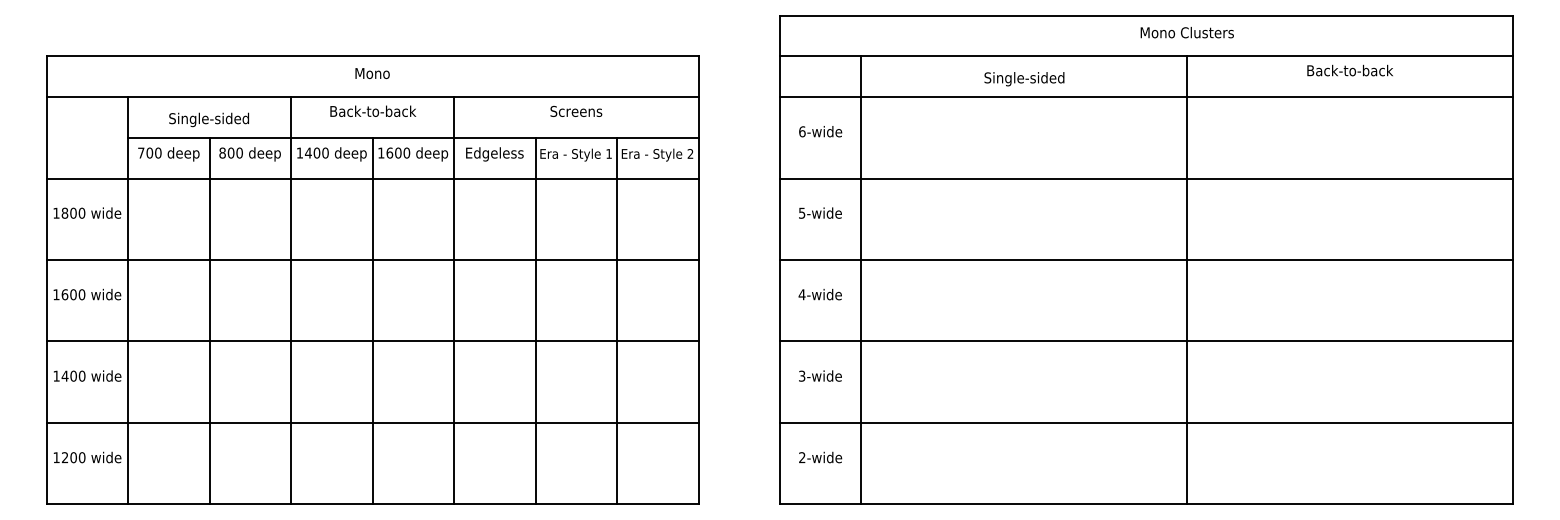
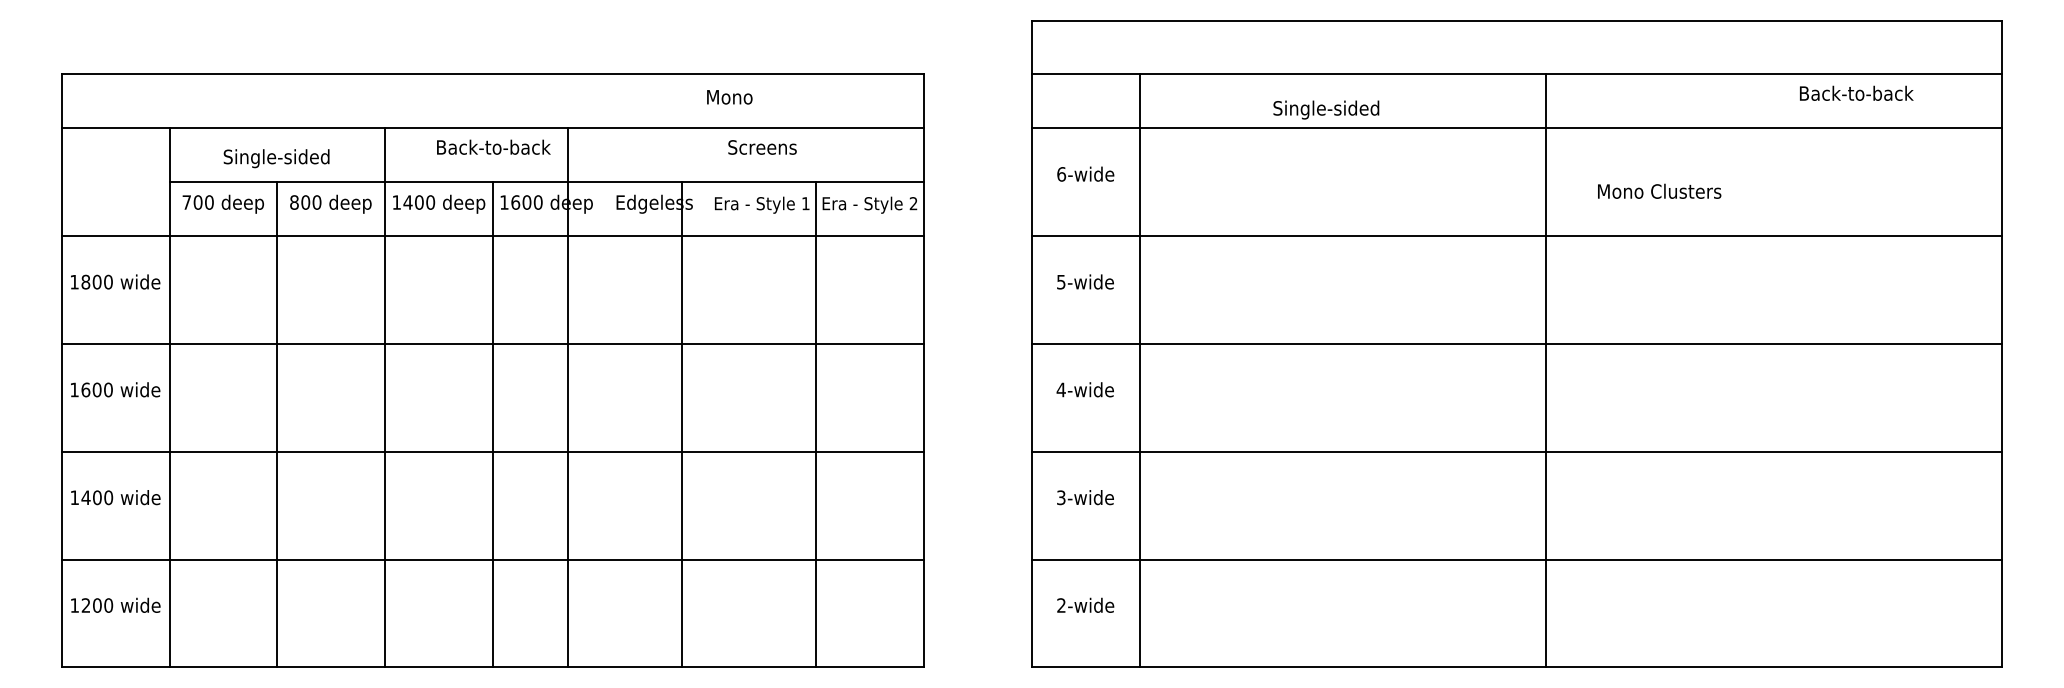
text: (1186, 32) -> (1658, 191), moved
text: (1349, 70) -> (1855, 93), moved
text: (372, 73) -> (729, 97), moved
text: (1024, 79) -> (1326, 110), moved
line: (1187, 280) -> (1546, 371), moved
line: (454, 300) -> (568, 397), moved
line: (535, 320) -> (682, 424), moved

